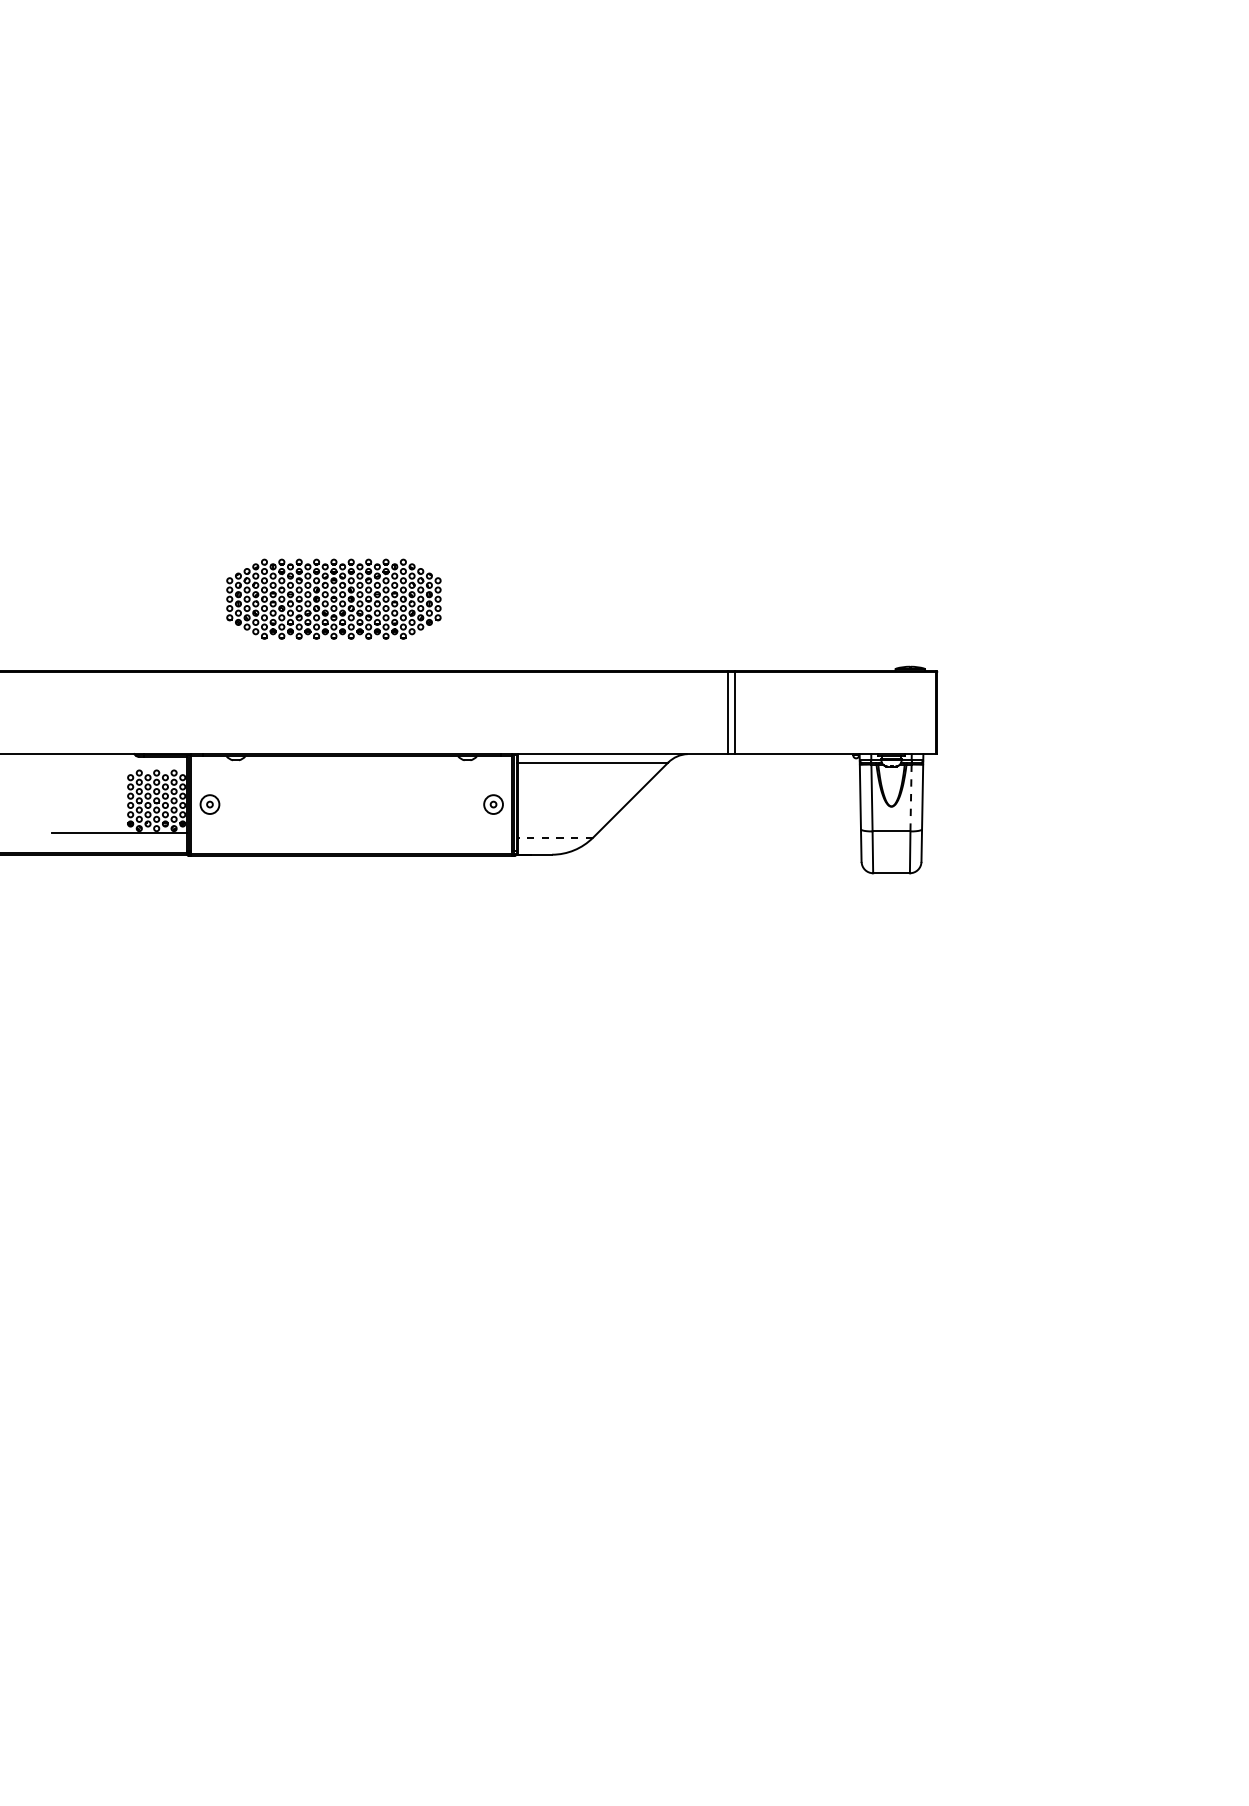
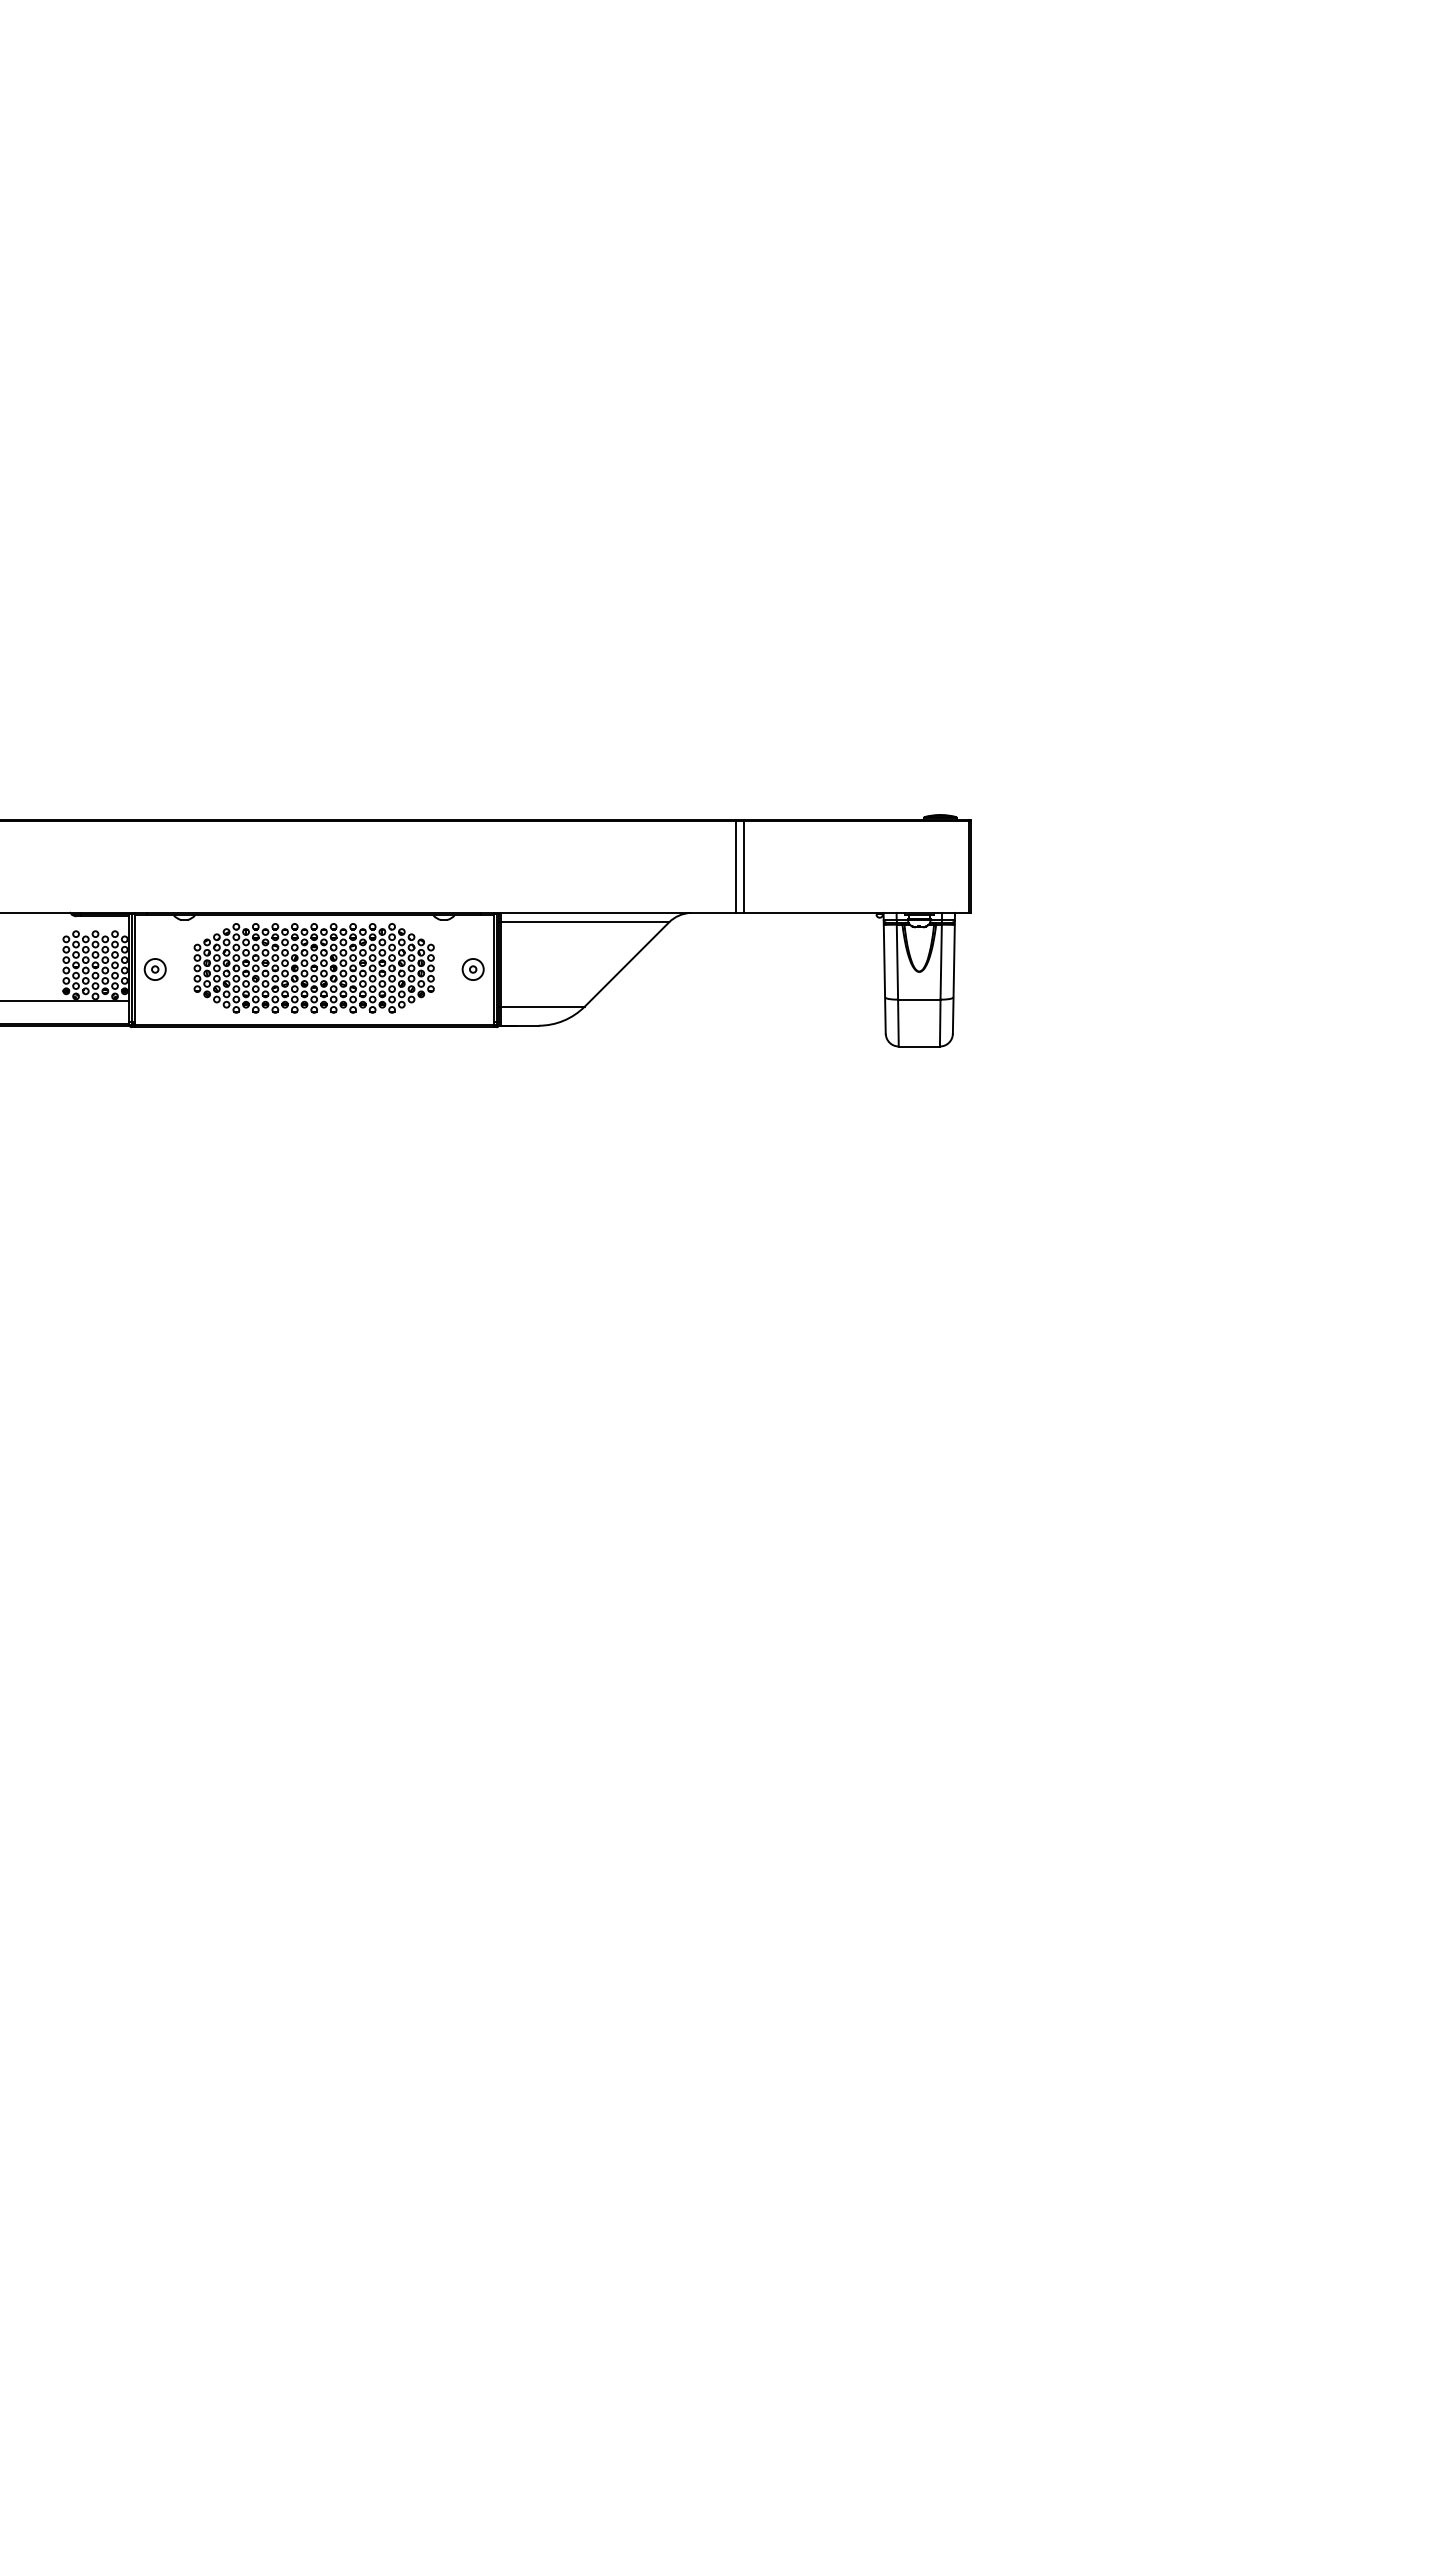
part: (333, 599) -> (313, 968), moved
line: (911, 798) -> (941, 962), dashed -> solid
line: (554, 837) -> (541, 1006), dashed -> solid

